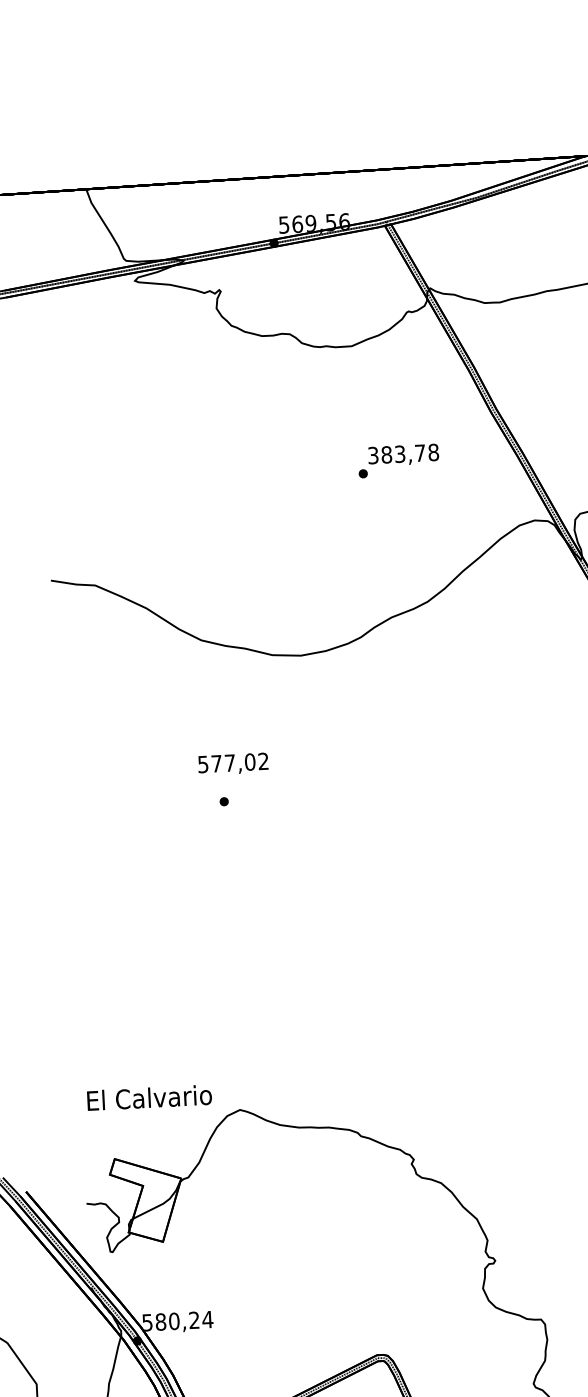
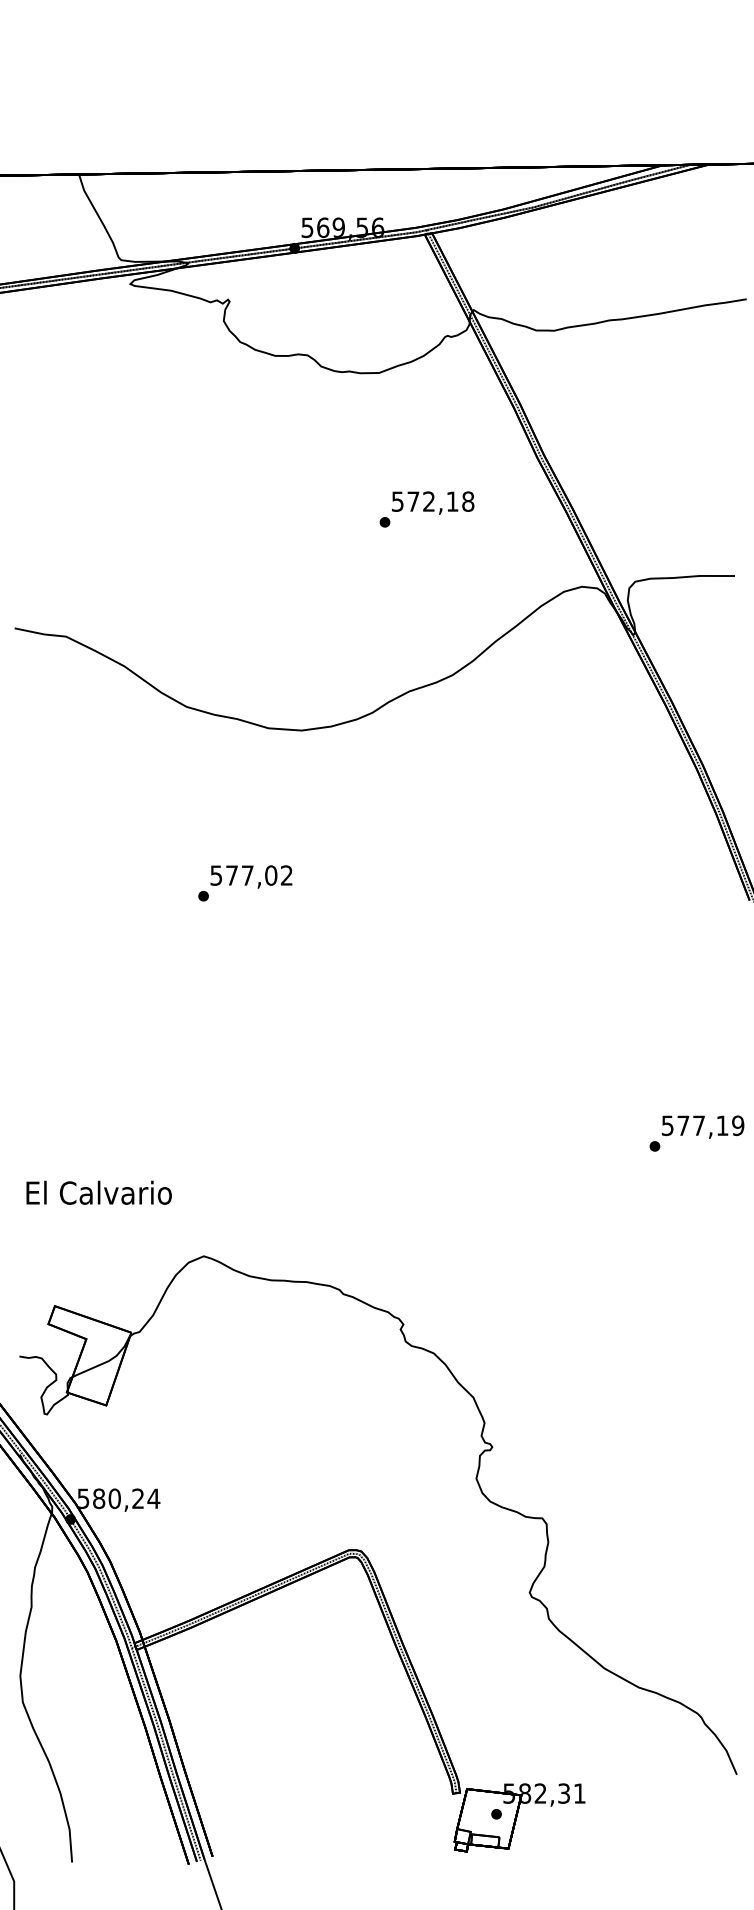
text: (397, 454) -> (425, 501), 383,78 -> 572,18
text: (233, 763) -> (251, 876), moved
text: (149, 1097) -> (98, 1192), moved

